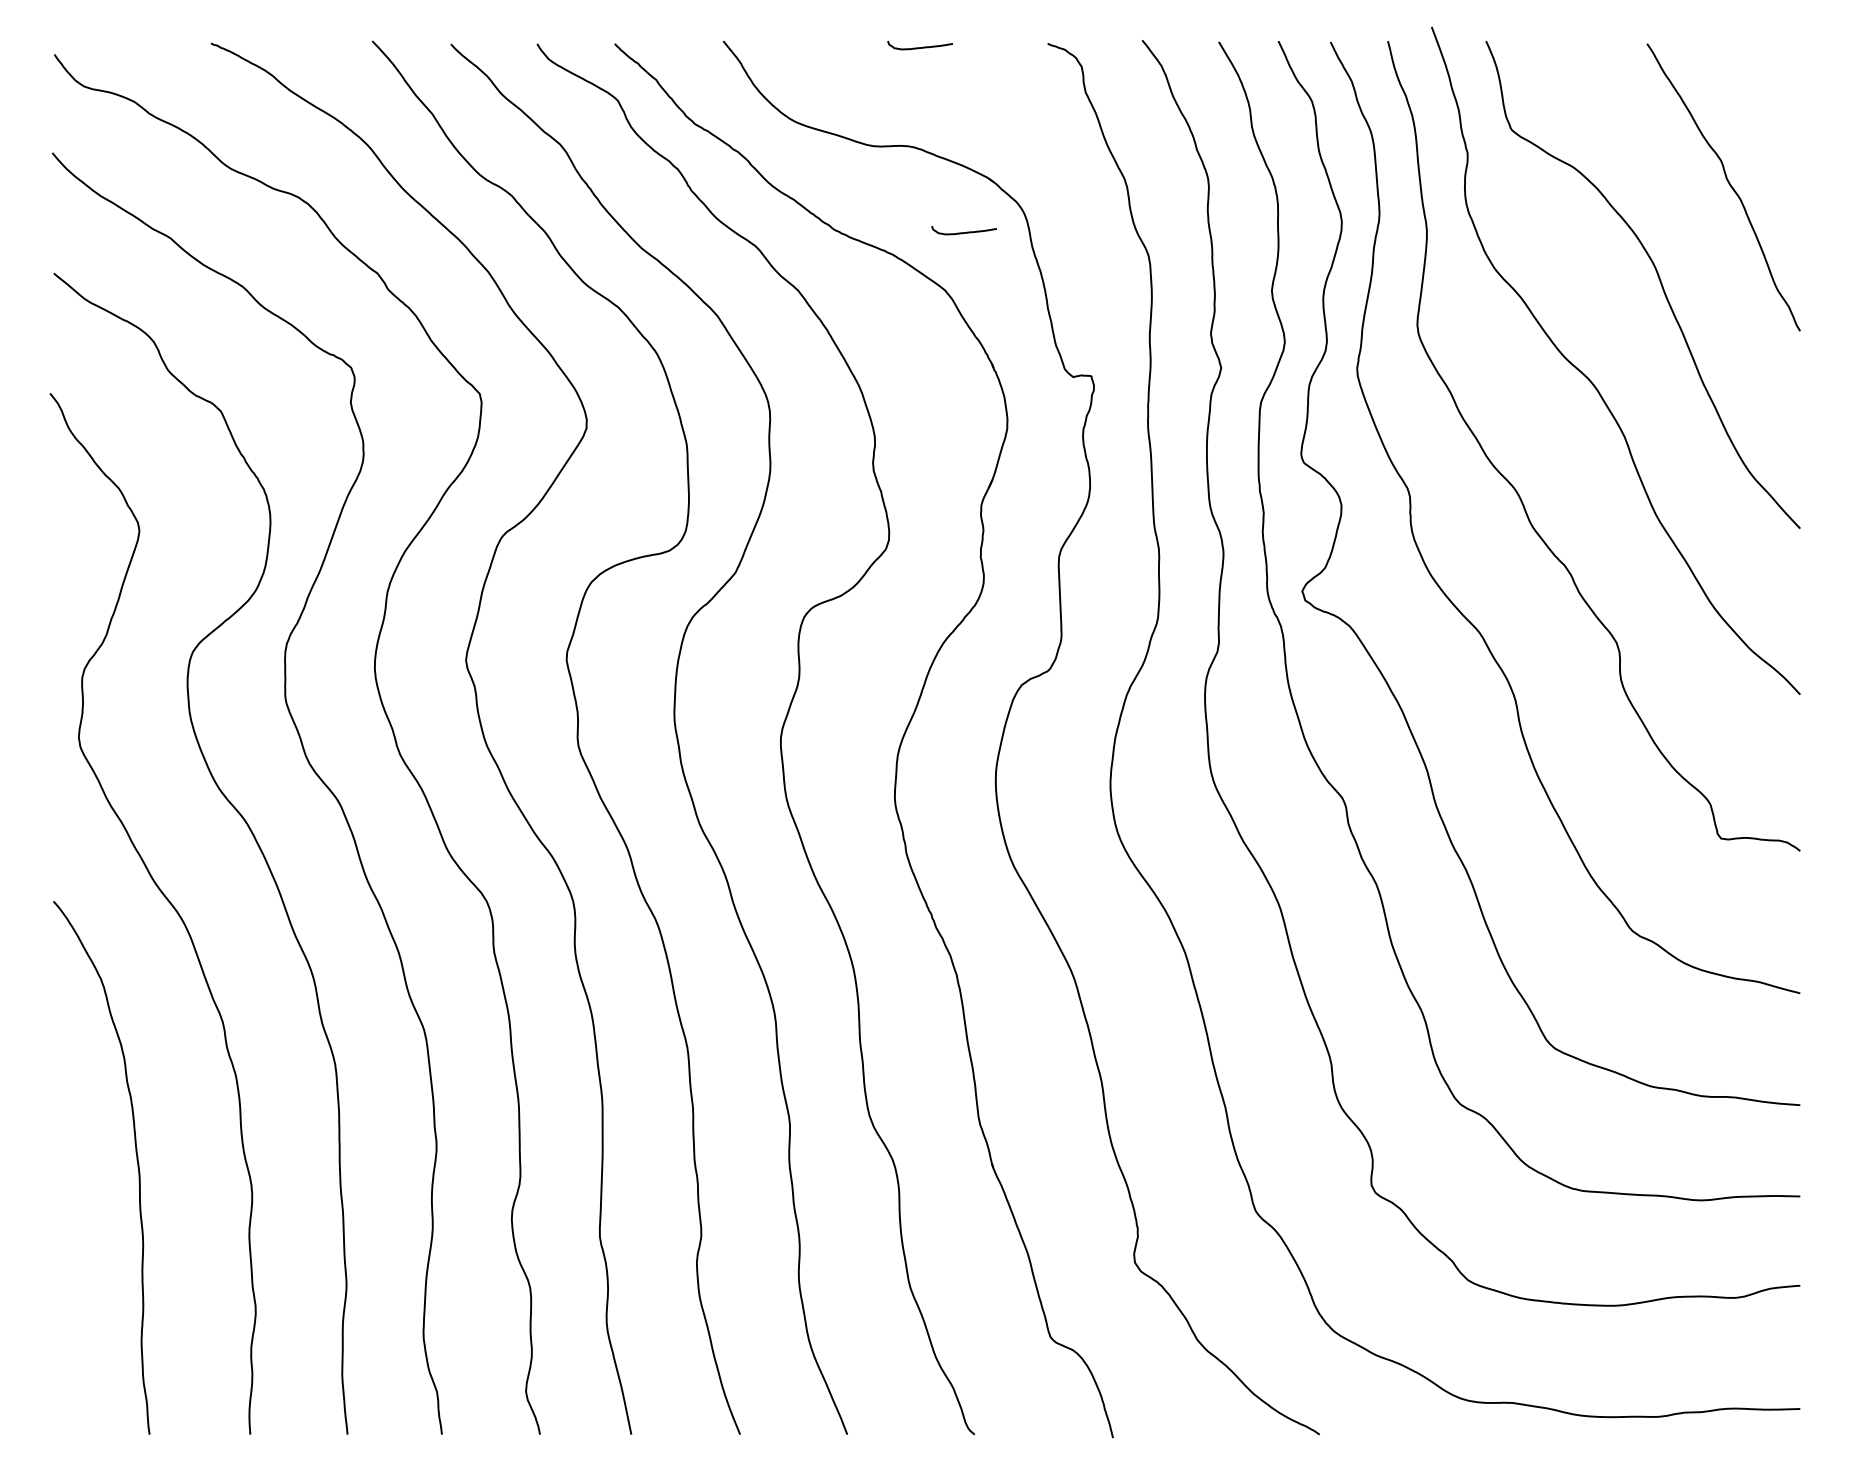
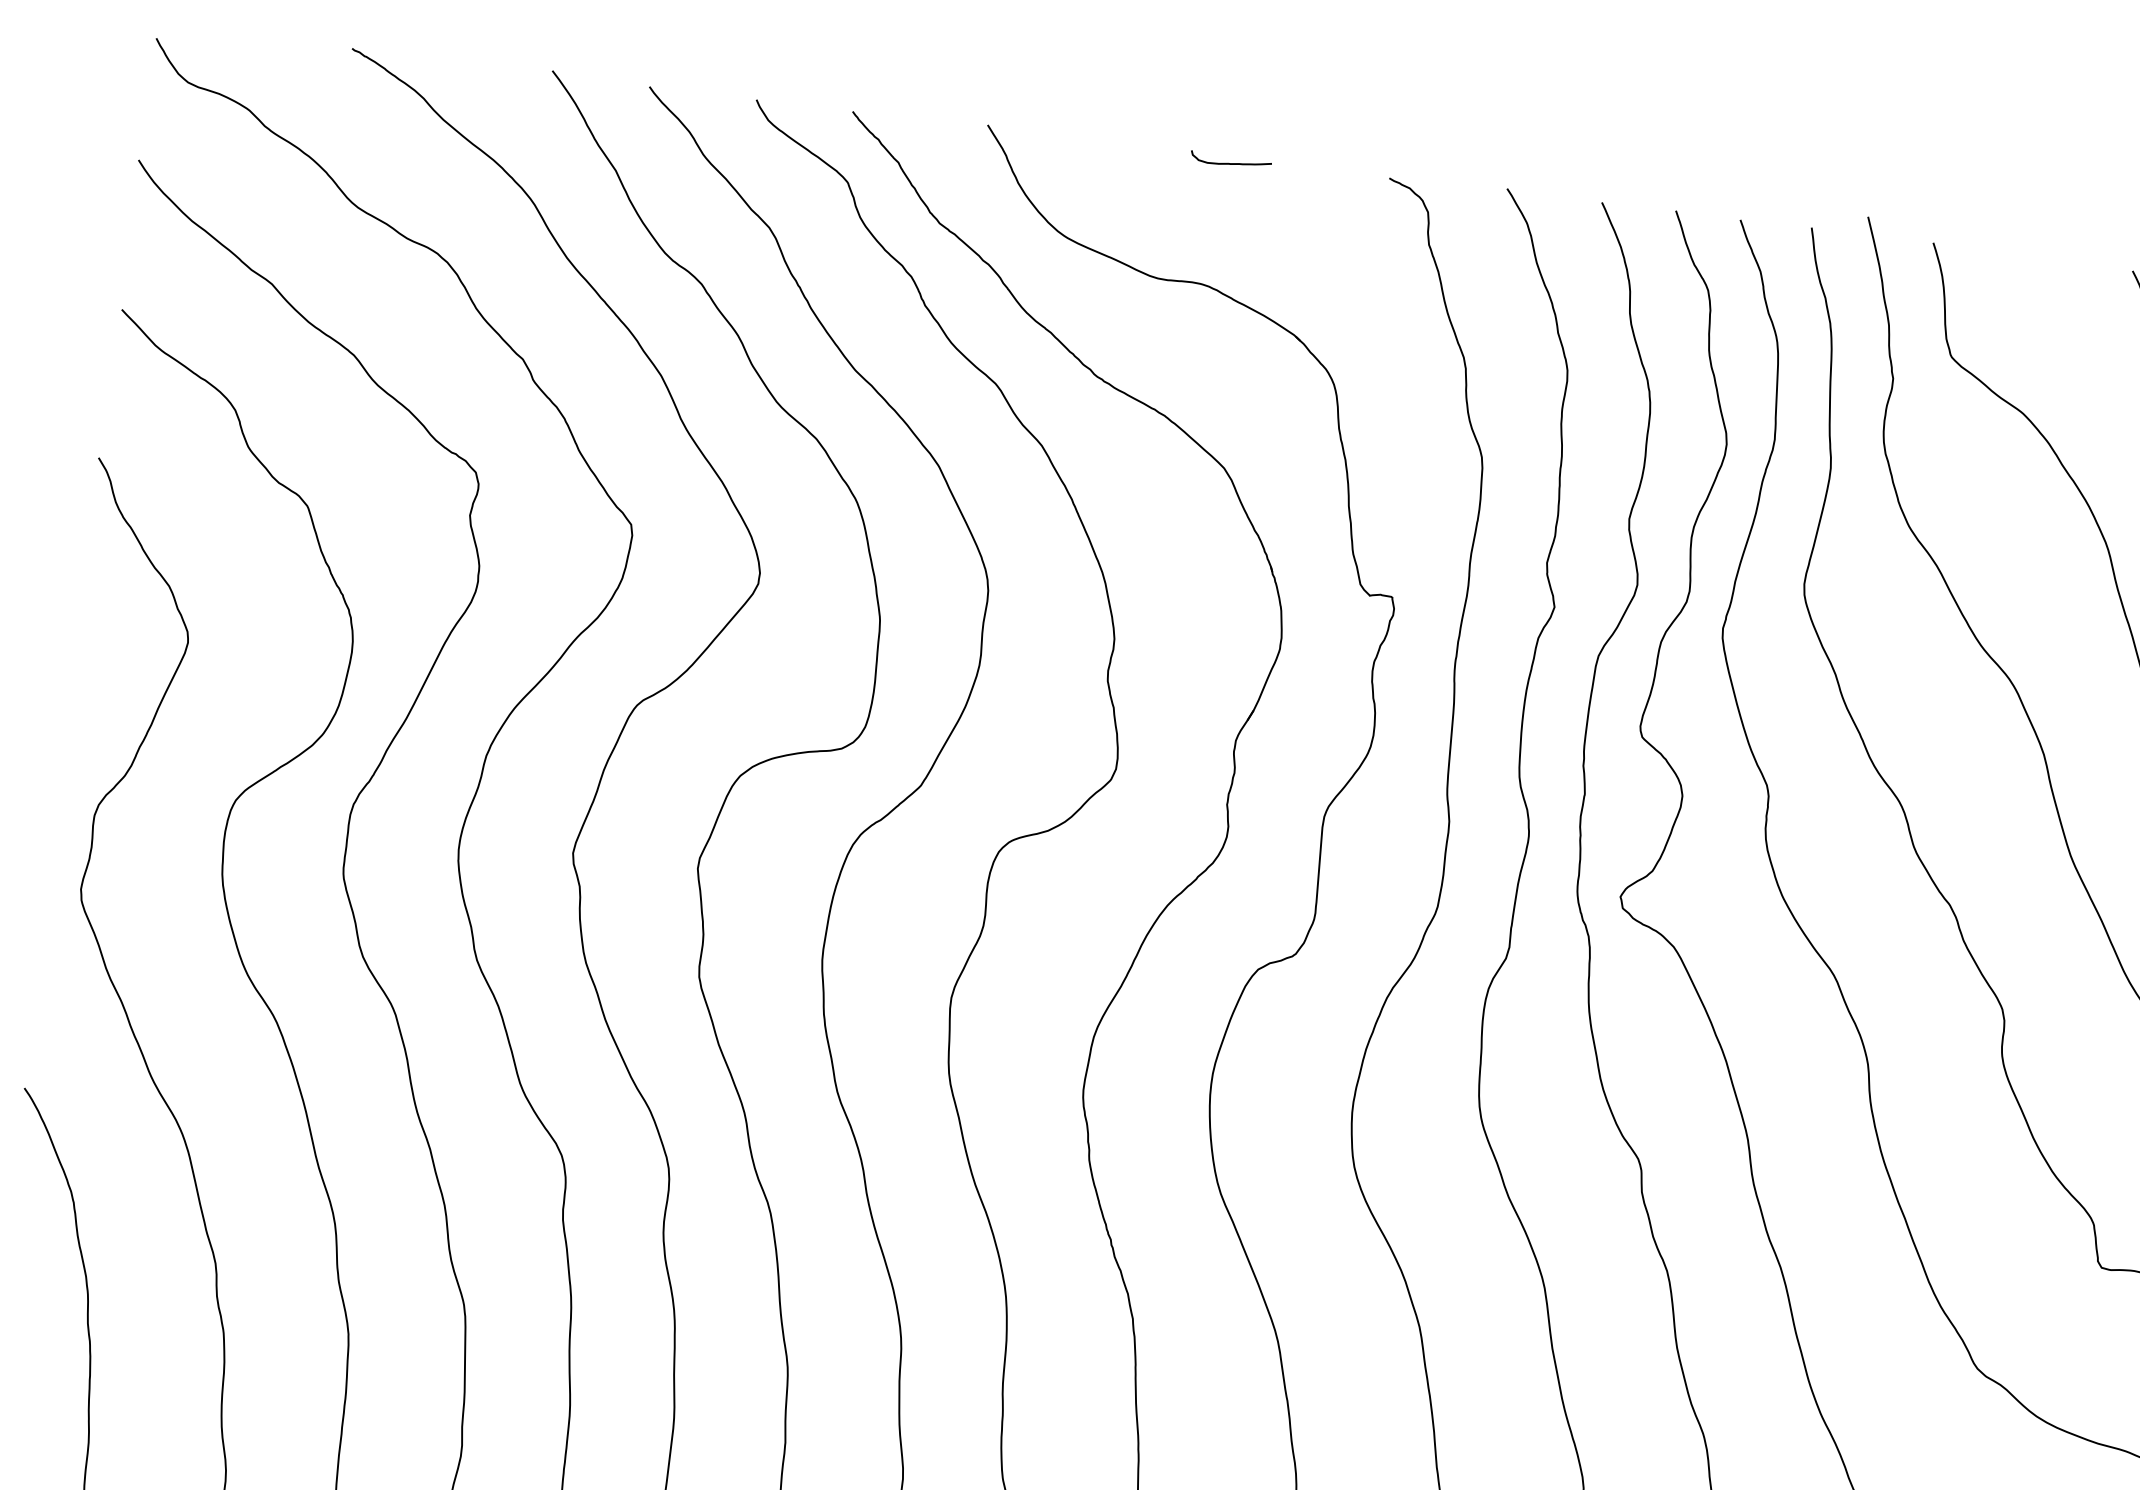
curve: (963, 232) -> (1255, 399), removed

